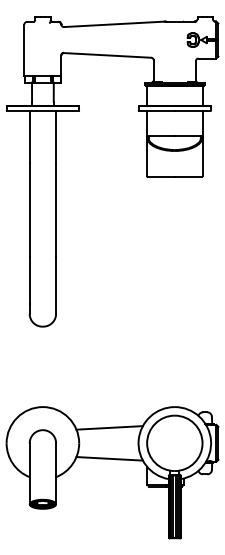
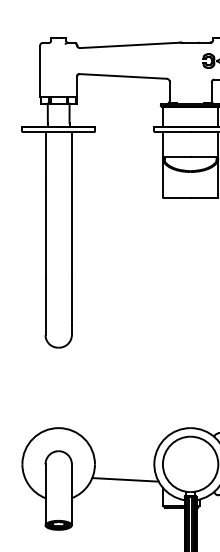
line: (109, 427) -> (125, 448), removed

